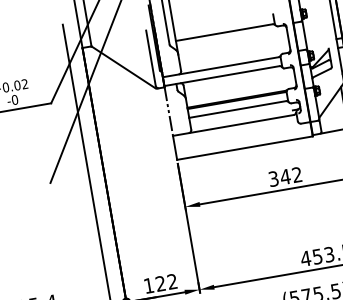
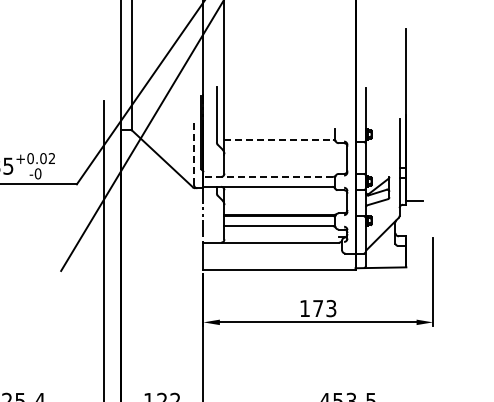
line: (224, 32) -> (279, 139), solid -> dashed
line: (151, 57) -> (194, 153), solid -> dashed
line: (220, 66) -> (268, 176), solid -> dashed
text: (285, 176) -> (318, 308), 342 -> 173

